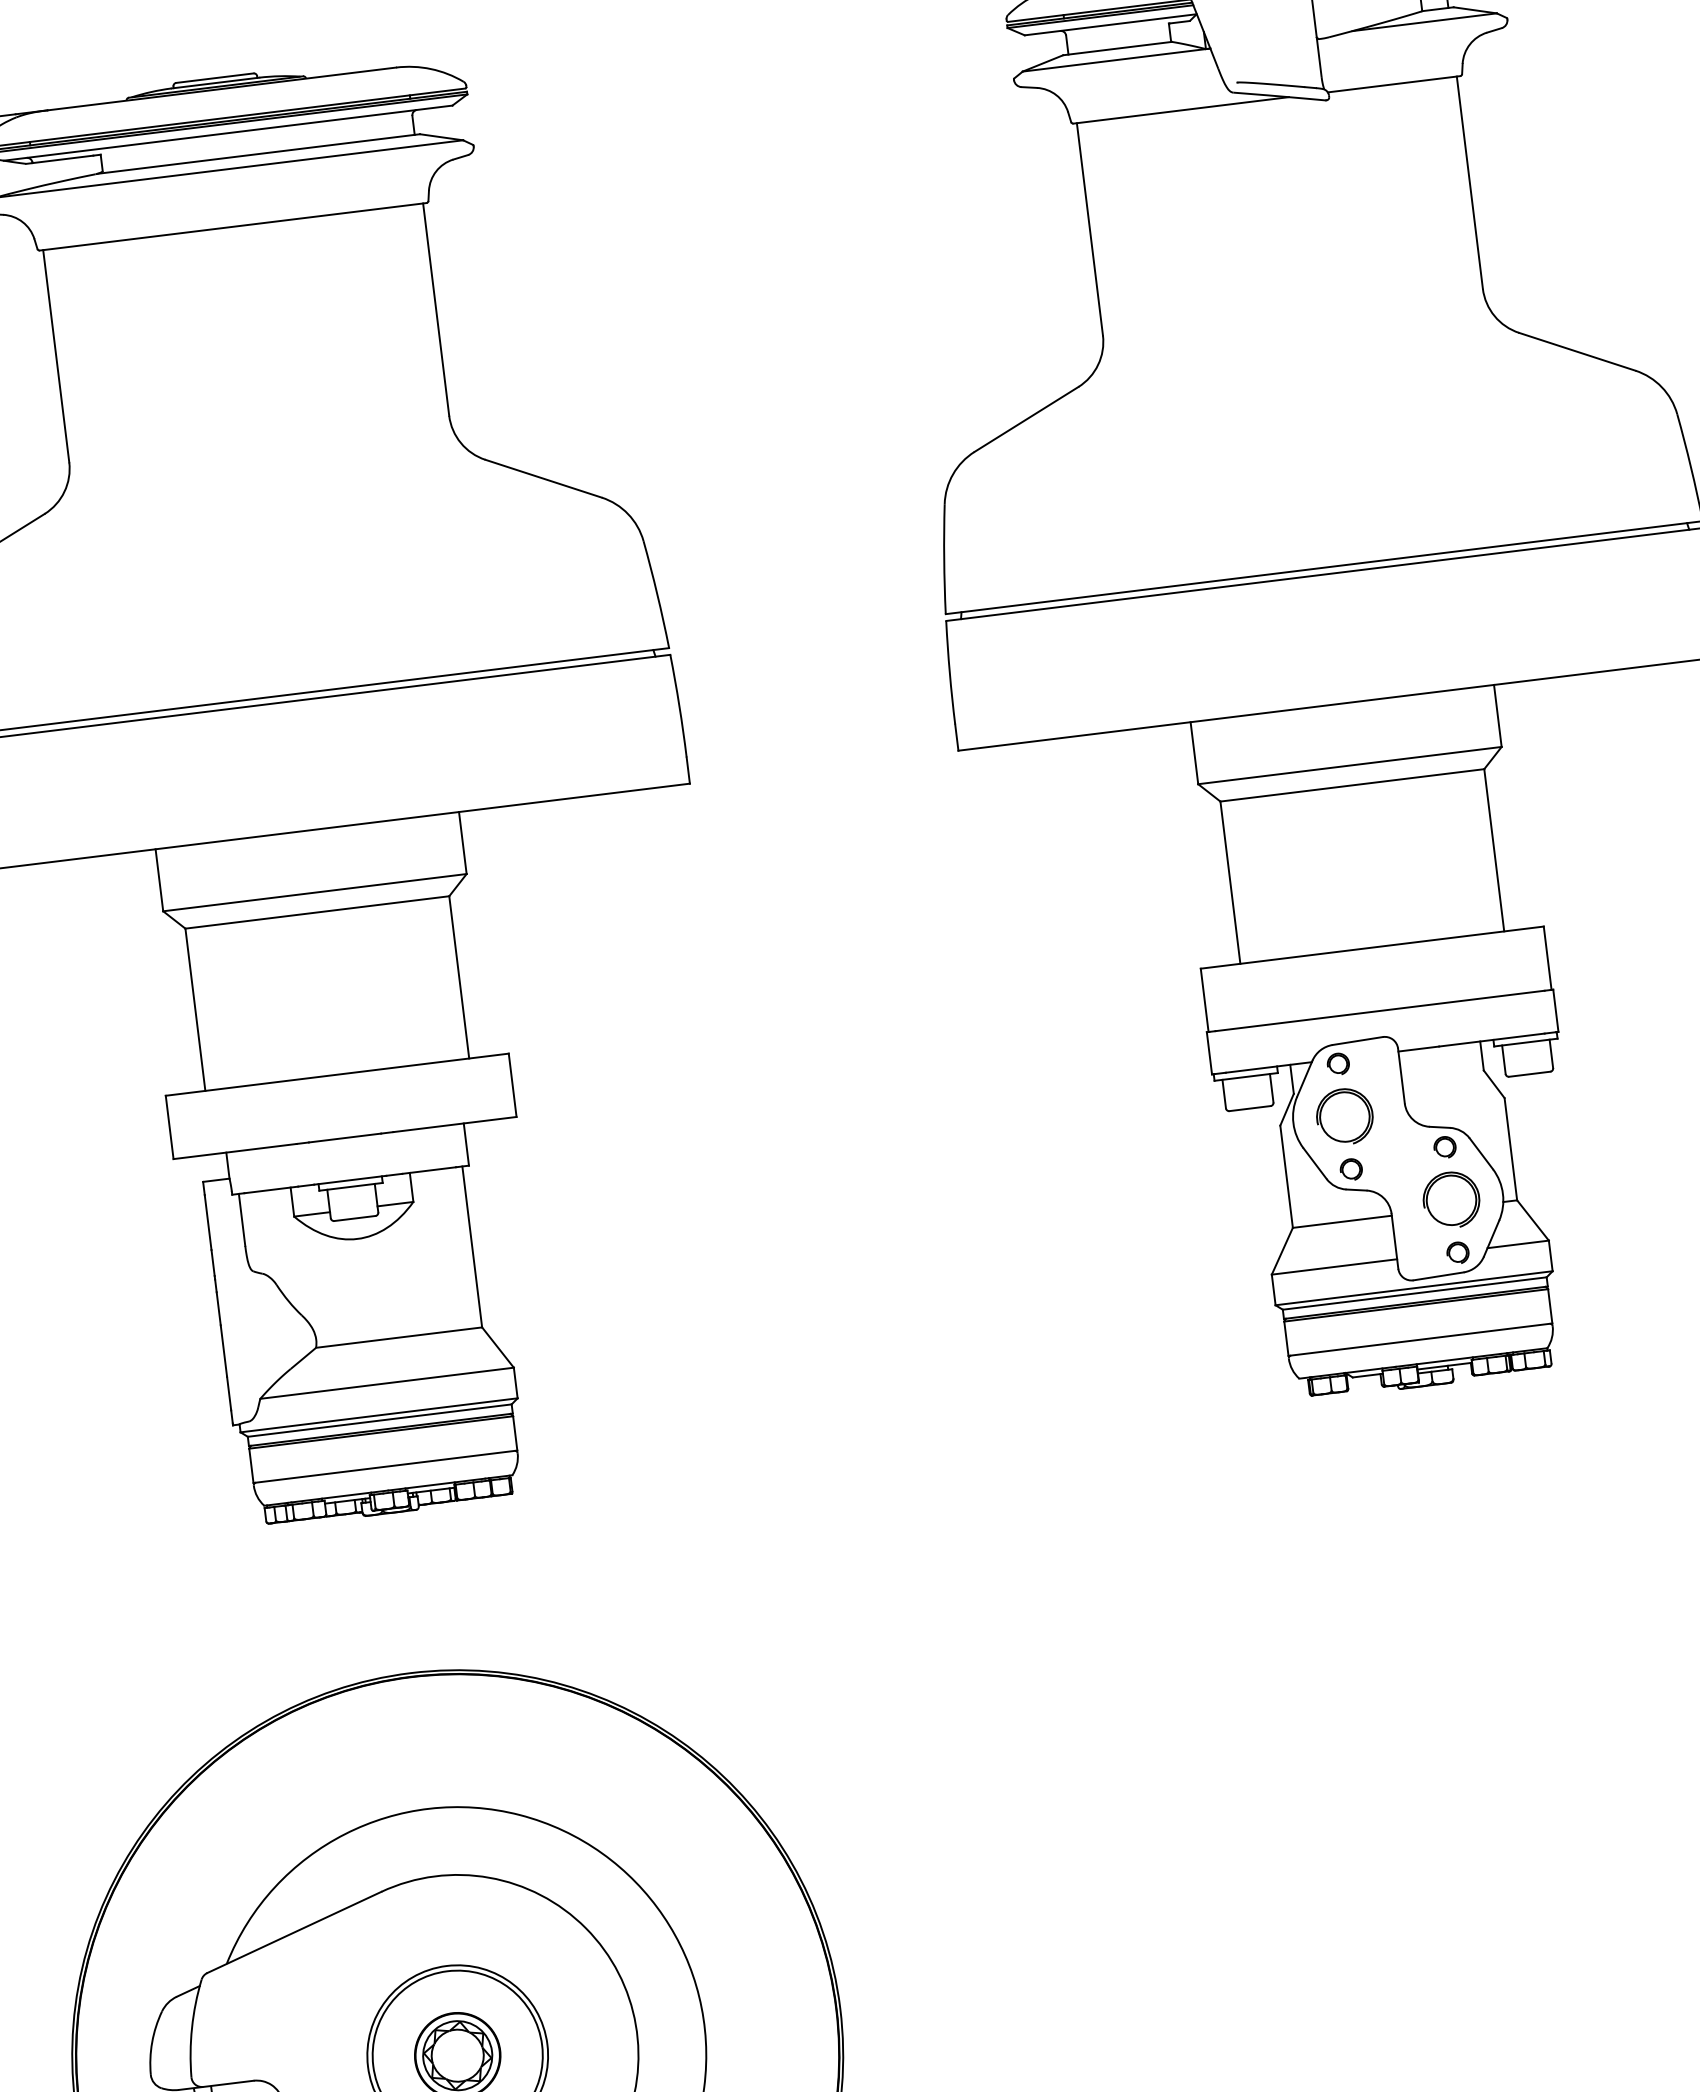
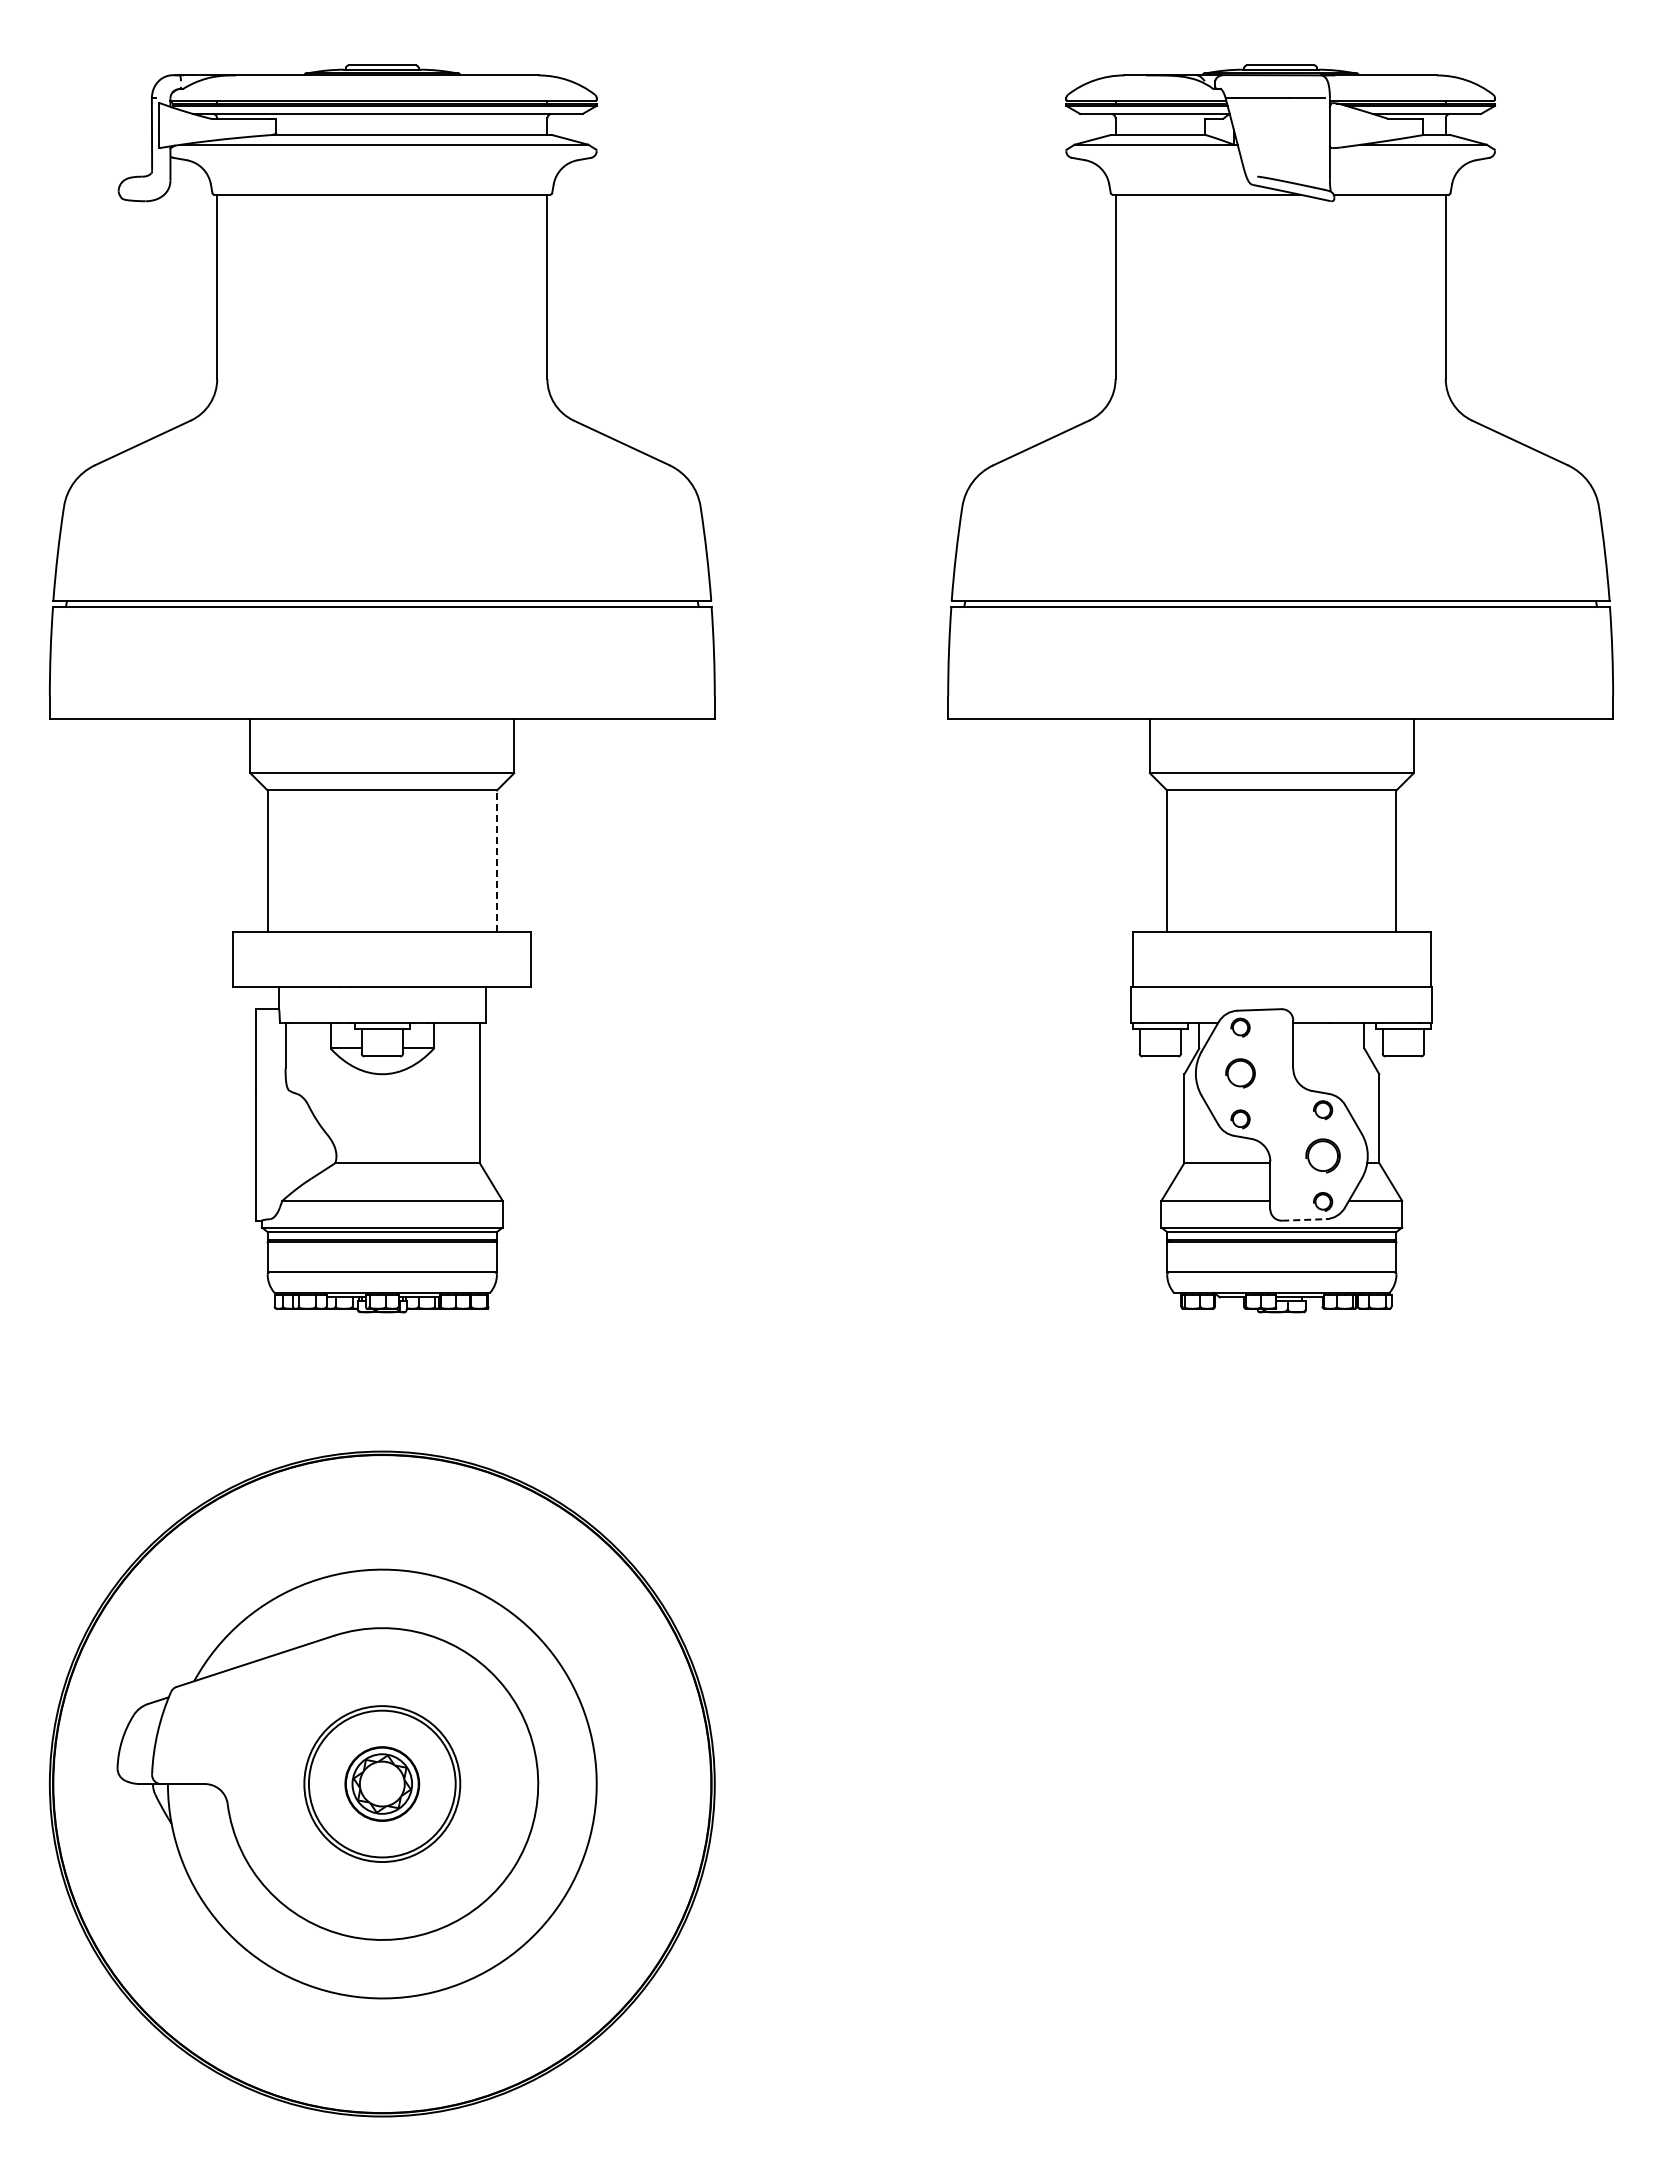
line: (458, 976) -> (496, 860), solid -> dashed
part: (1344, 1116) -> (1240, 1073), size x0.6
part: (1450, 1199) -> (1322, 1155), size x0.7
line: (1439, 1275) -> (1304, 1219), solid -> dashed

